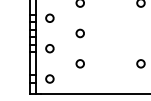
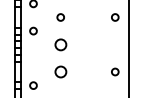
circle: (79, 33) -> (60, 44), size x1.6
circle: (49, 48) -> (33, 58), removed
circle: (79, 63) -> (60, 71), size x1.6

